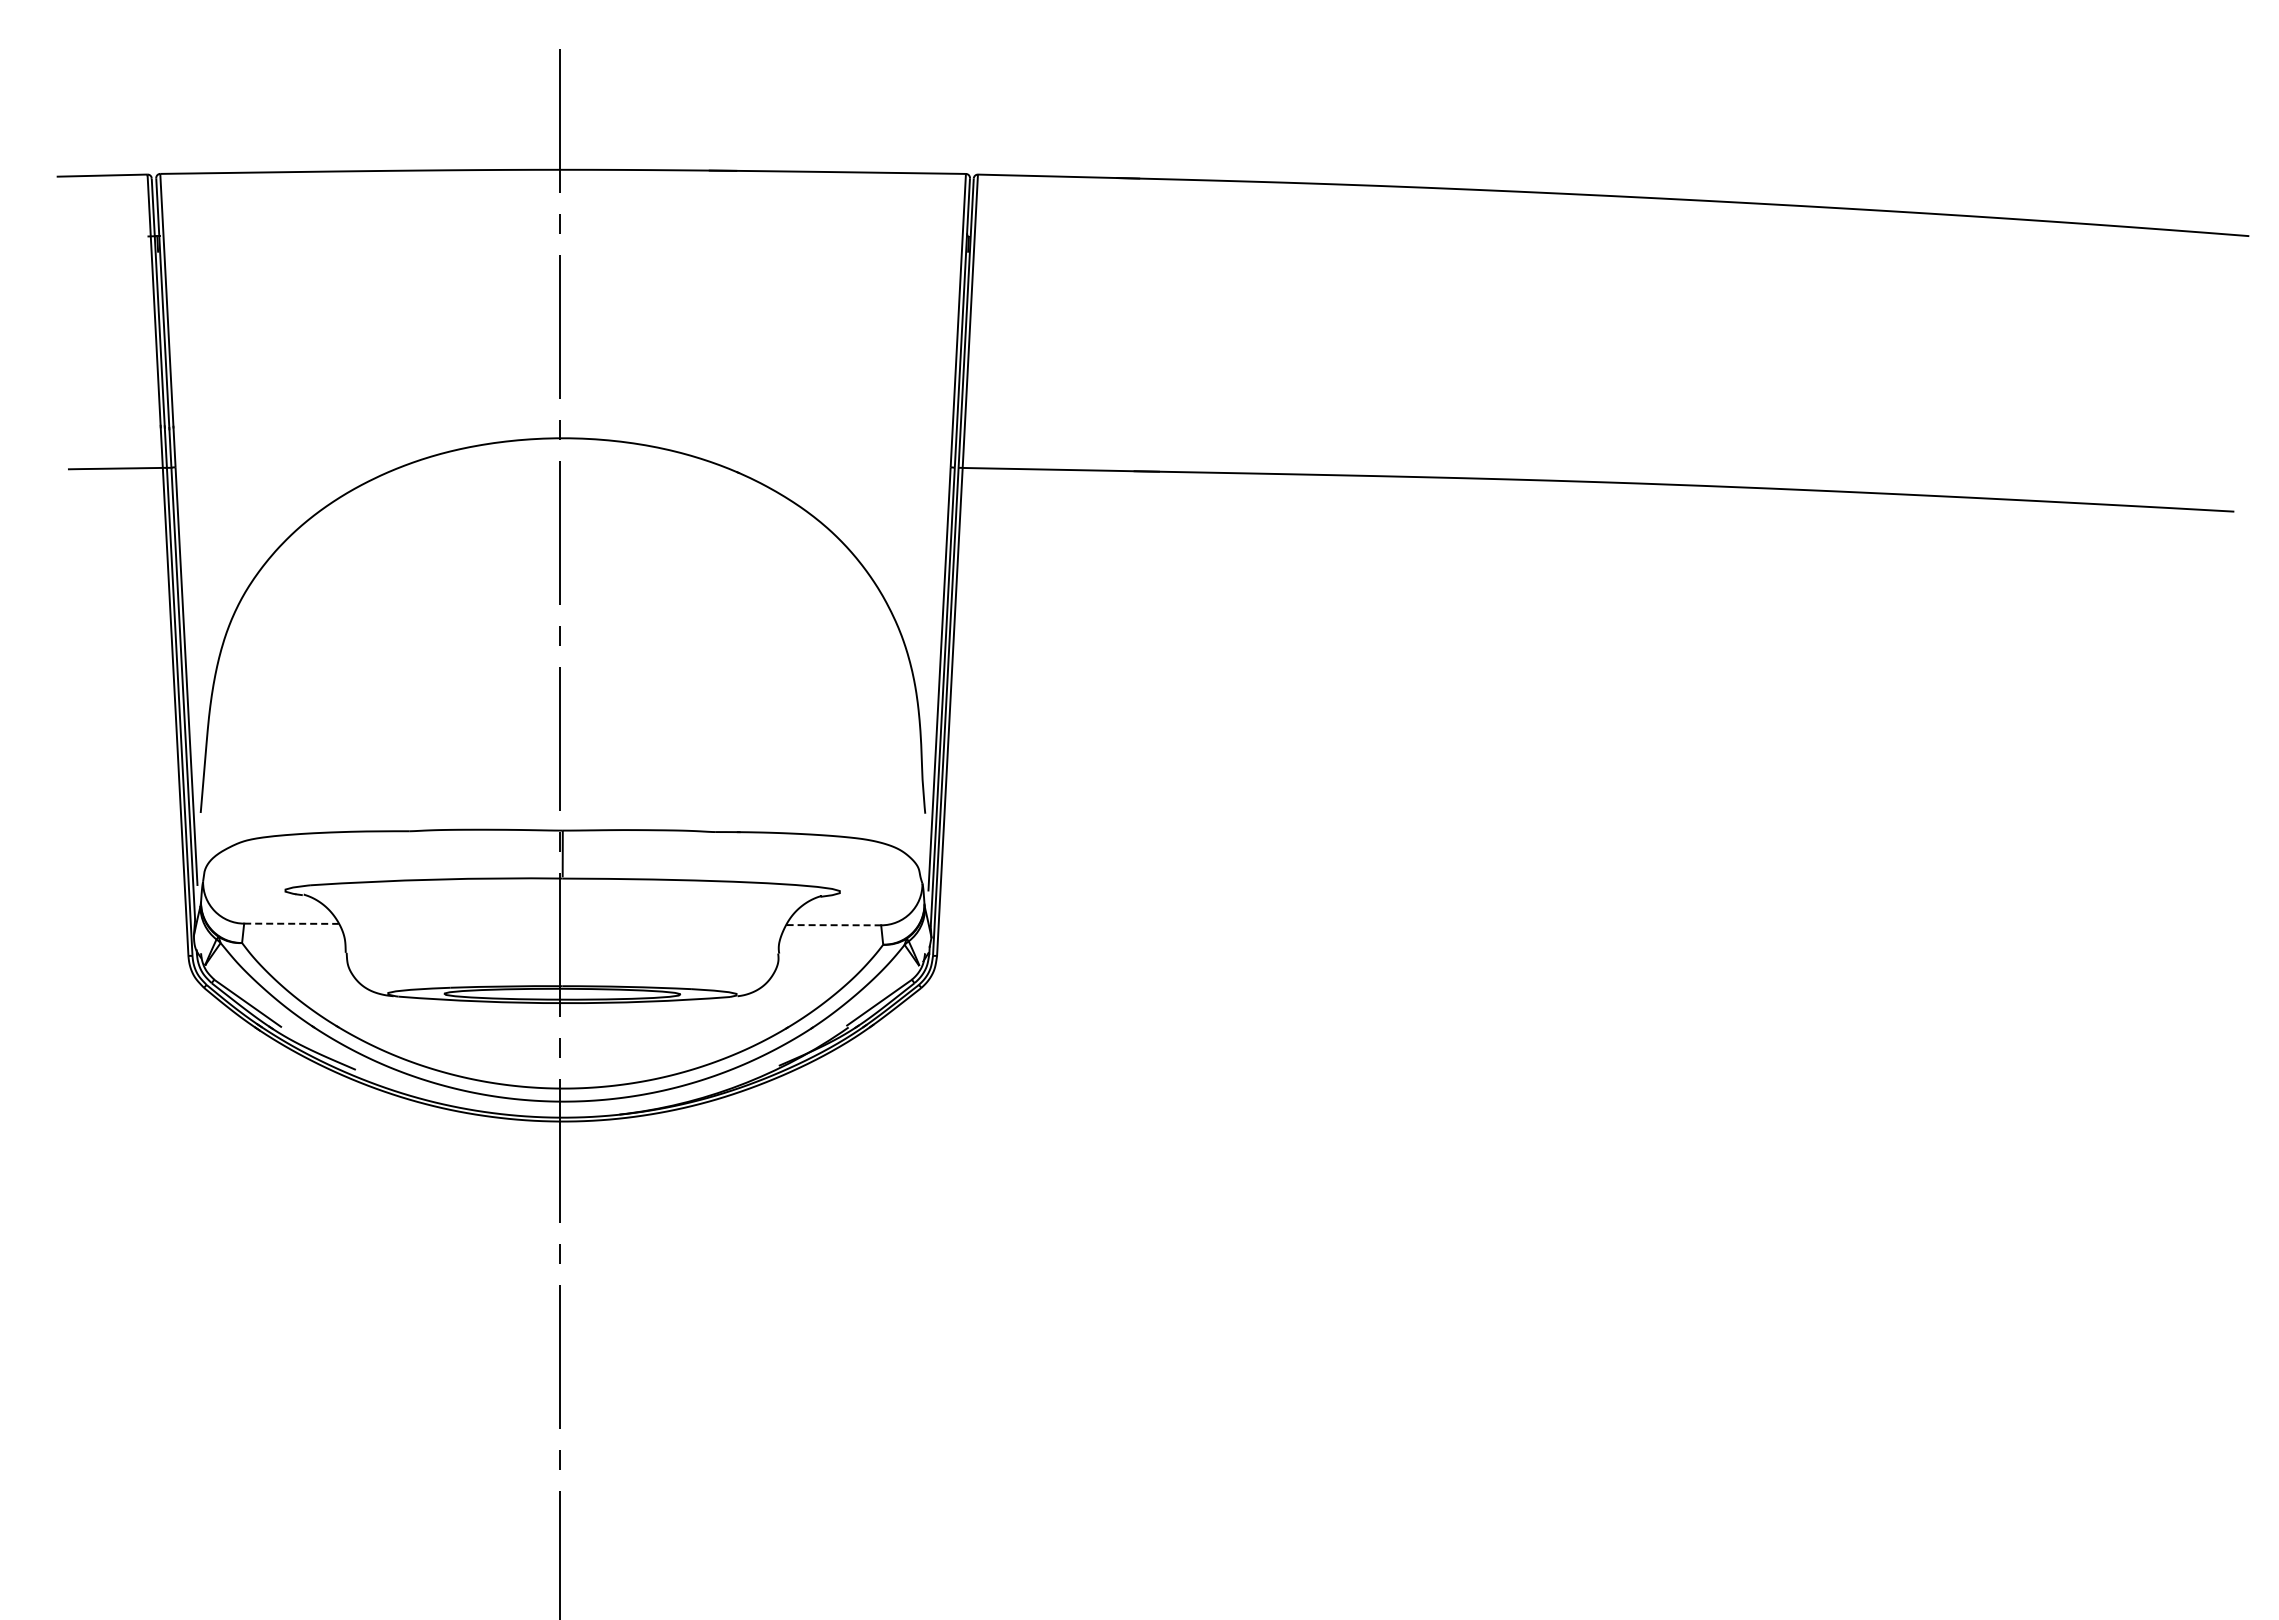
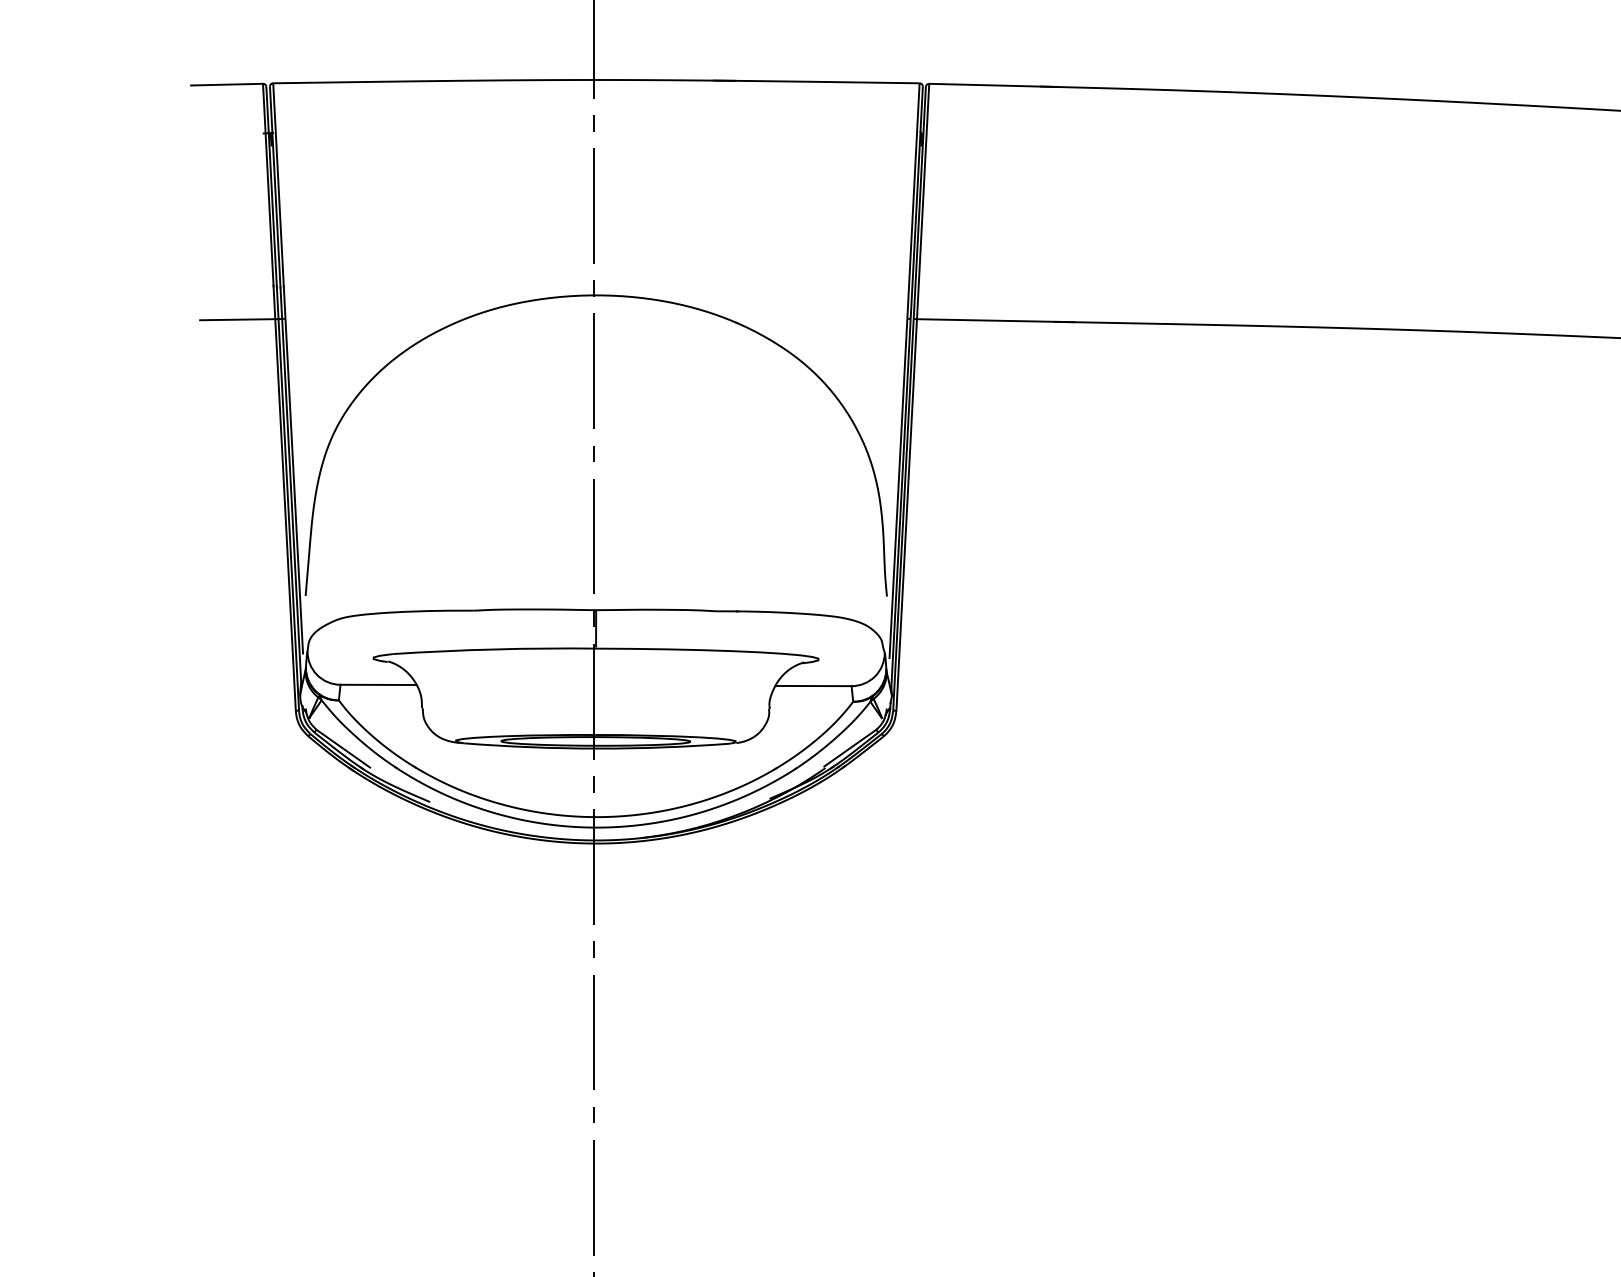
line: (291, 923) -> (378, 684), dashed -> solid
line: (834, 925) -> (814, 686), dashed -> solid

